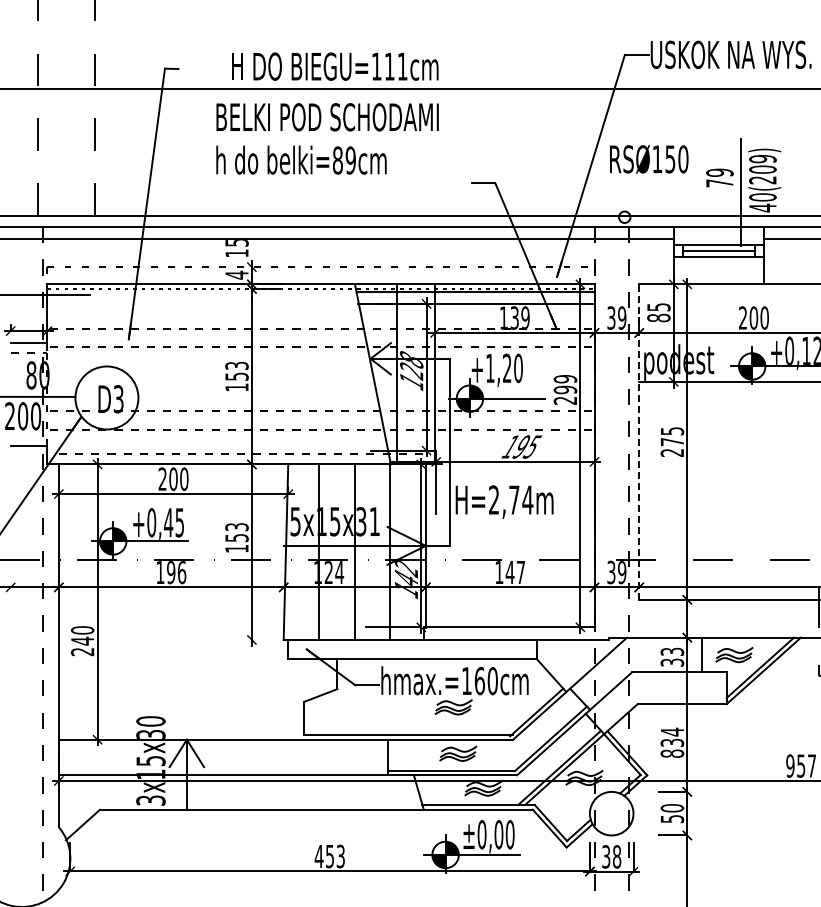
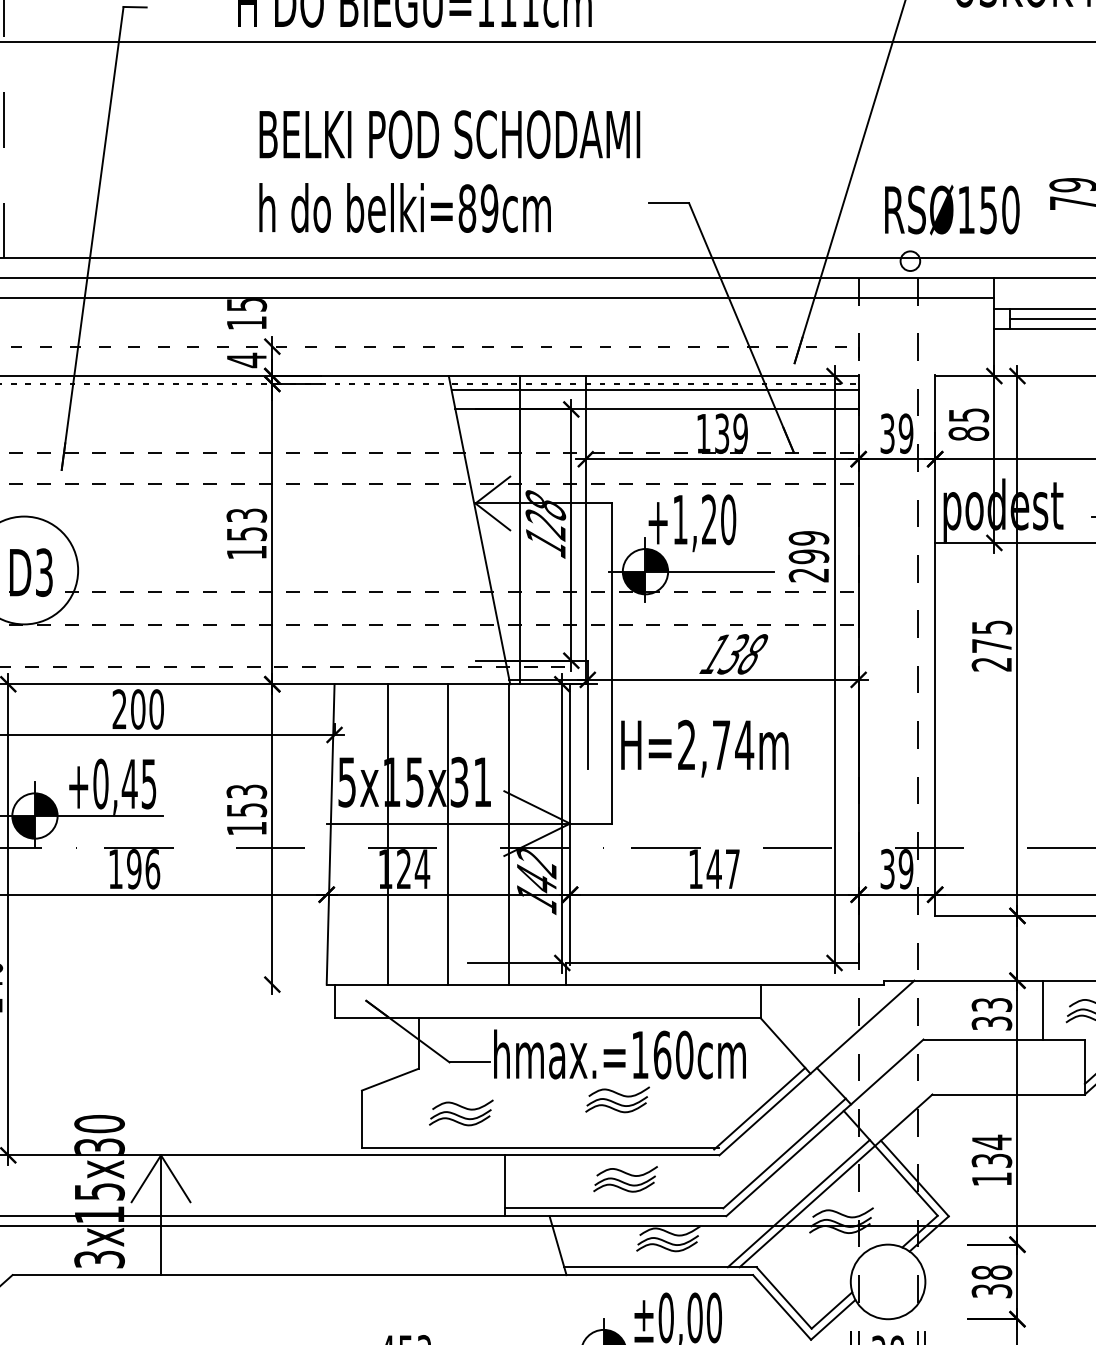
text: (327, 138) -> (449, 170), moved
text: (649, 158) -> (952, 208), moved
line: (639, 441) -> (935, 644), dashed -> solid
text: (526, 446) -> (742, 653), 195 -> 138
part: (362, 714) -> (461, 1112), added
text: (672, 753) -> (992, 1178), 834 -> 134
text: (671, 813) -> (990, 1281), 50 -> 38

